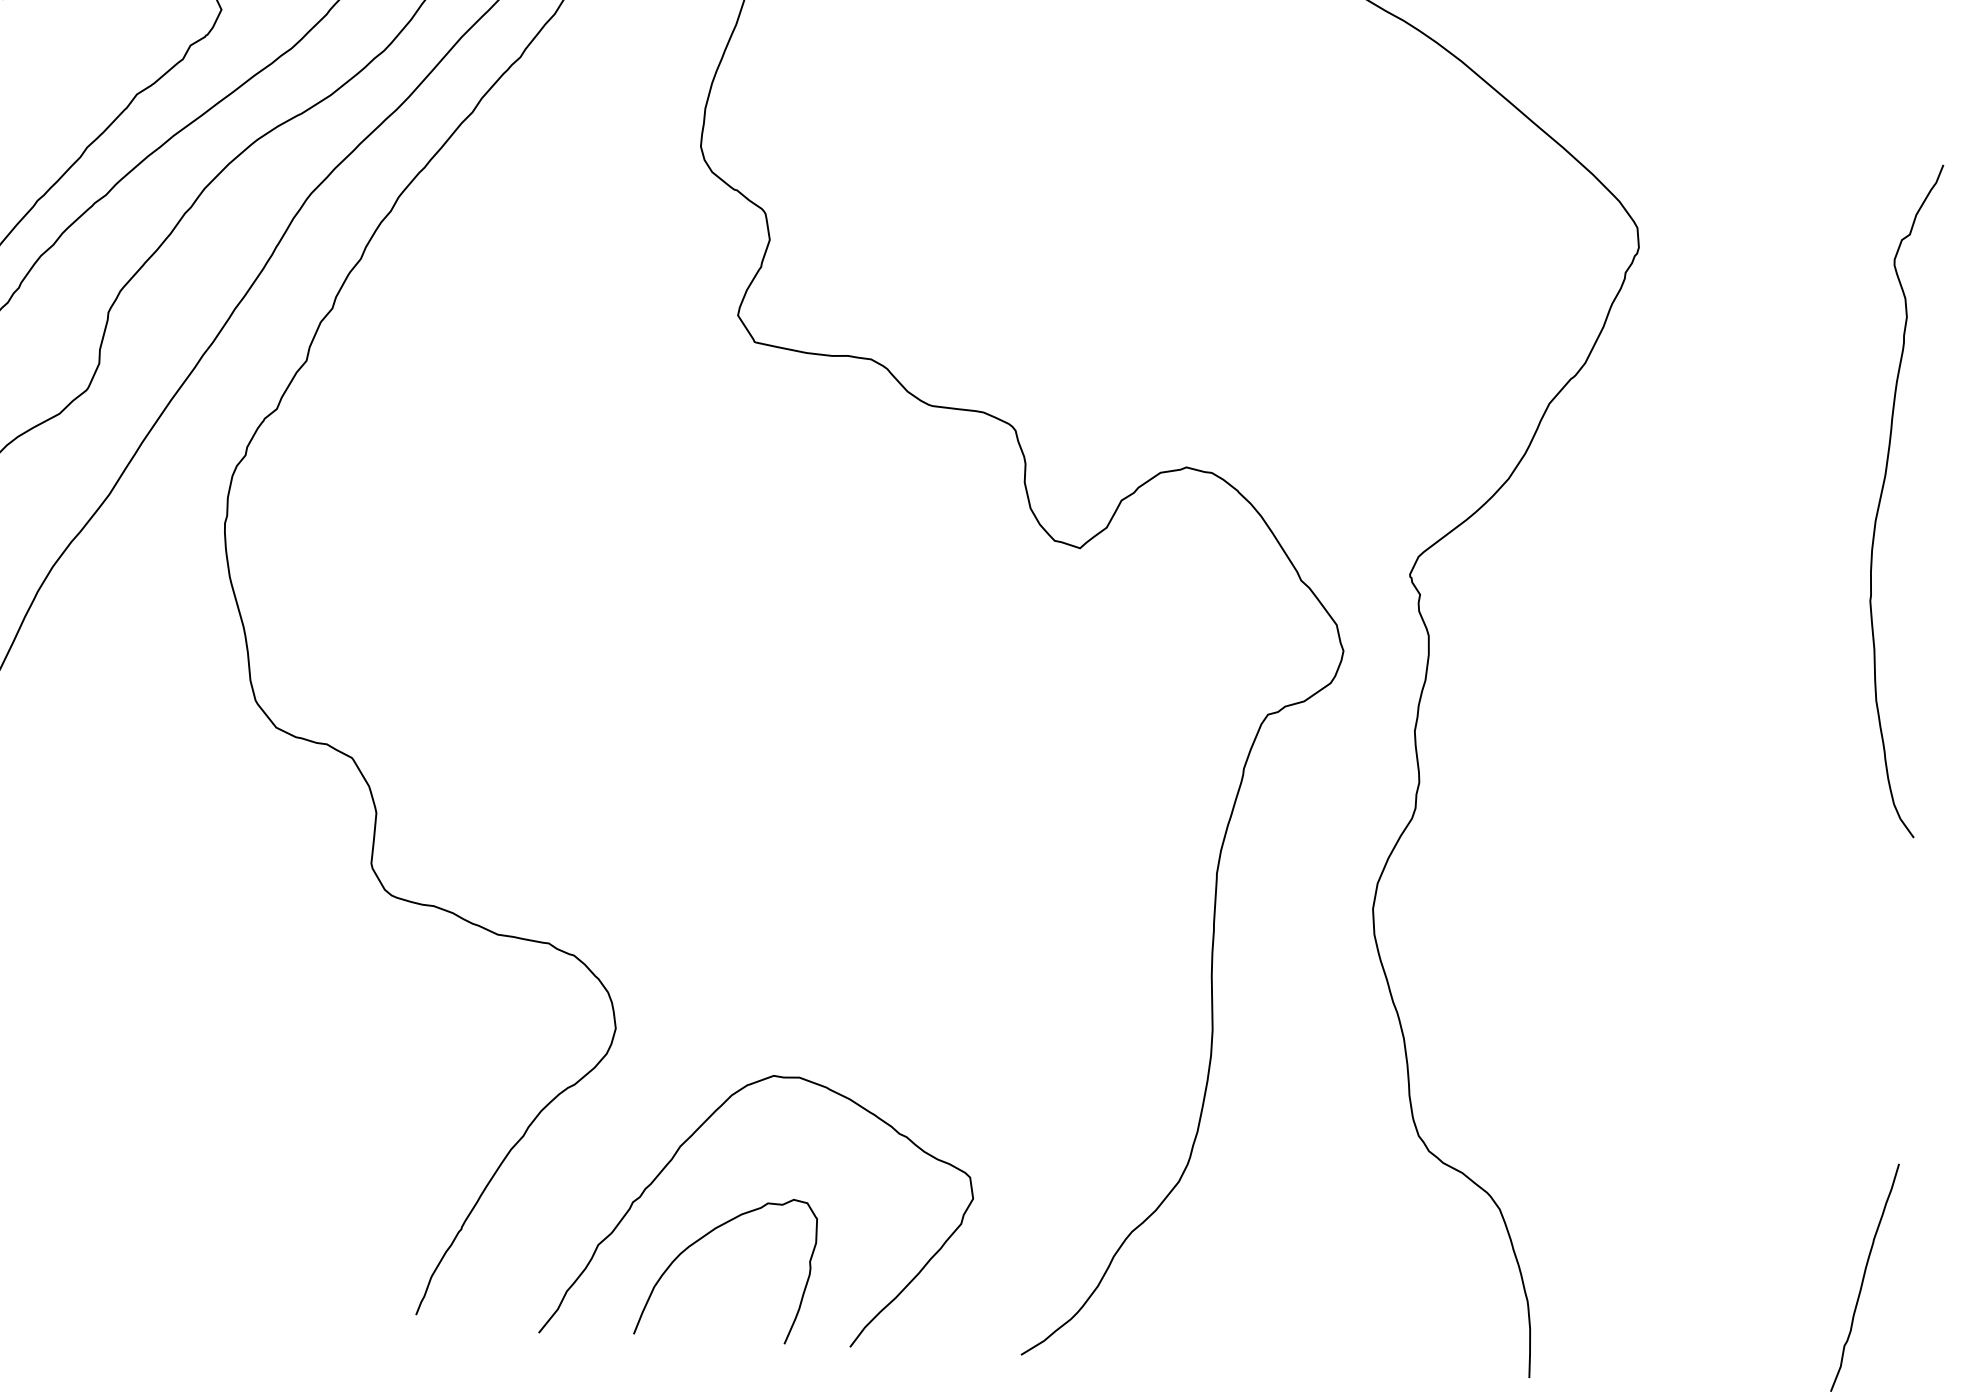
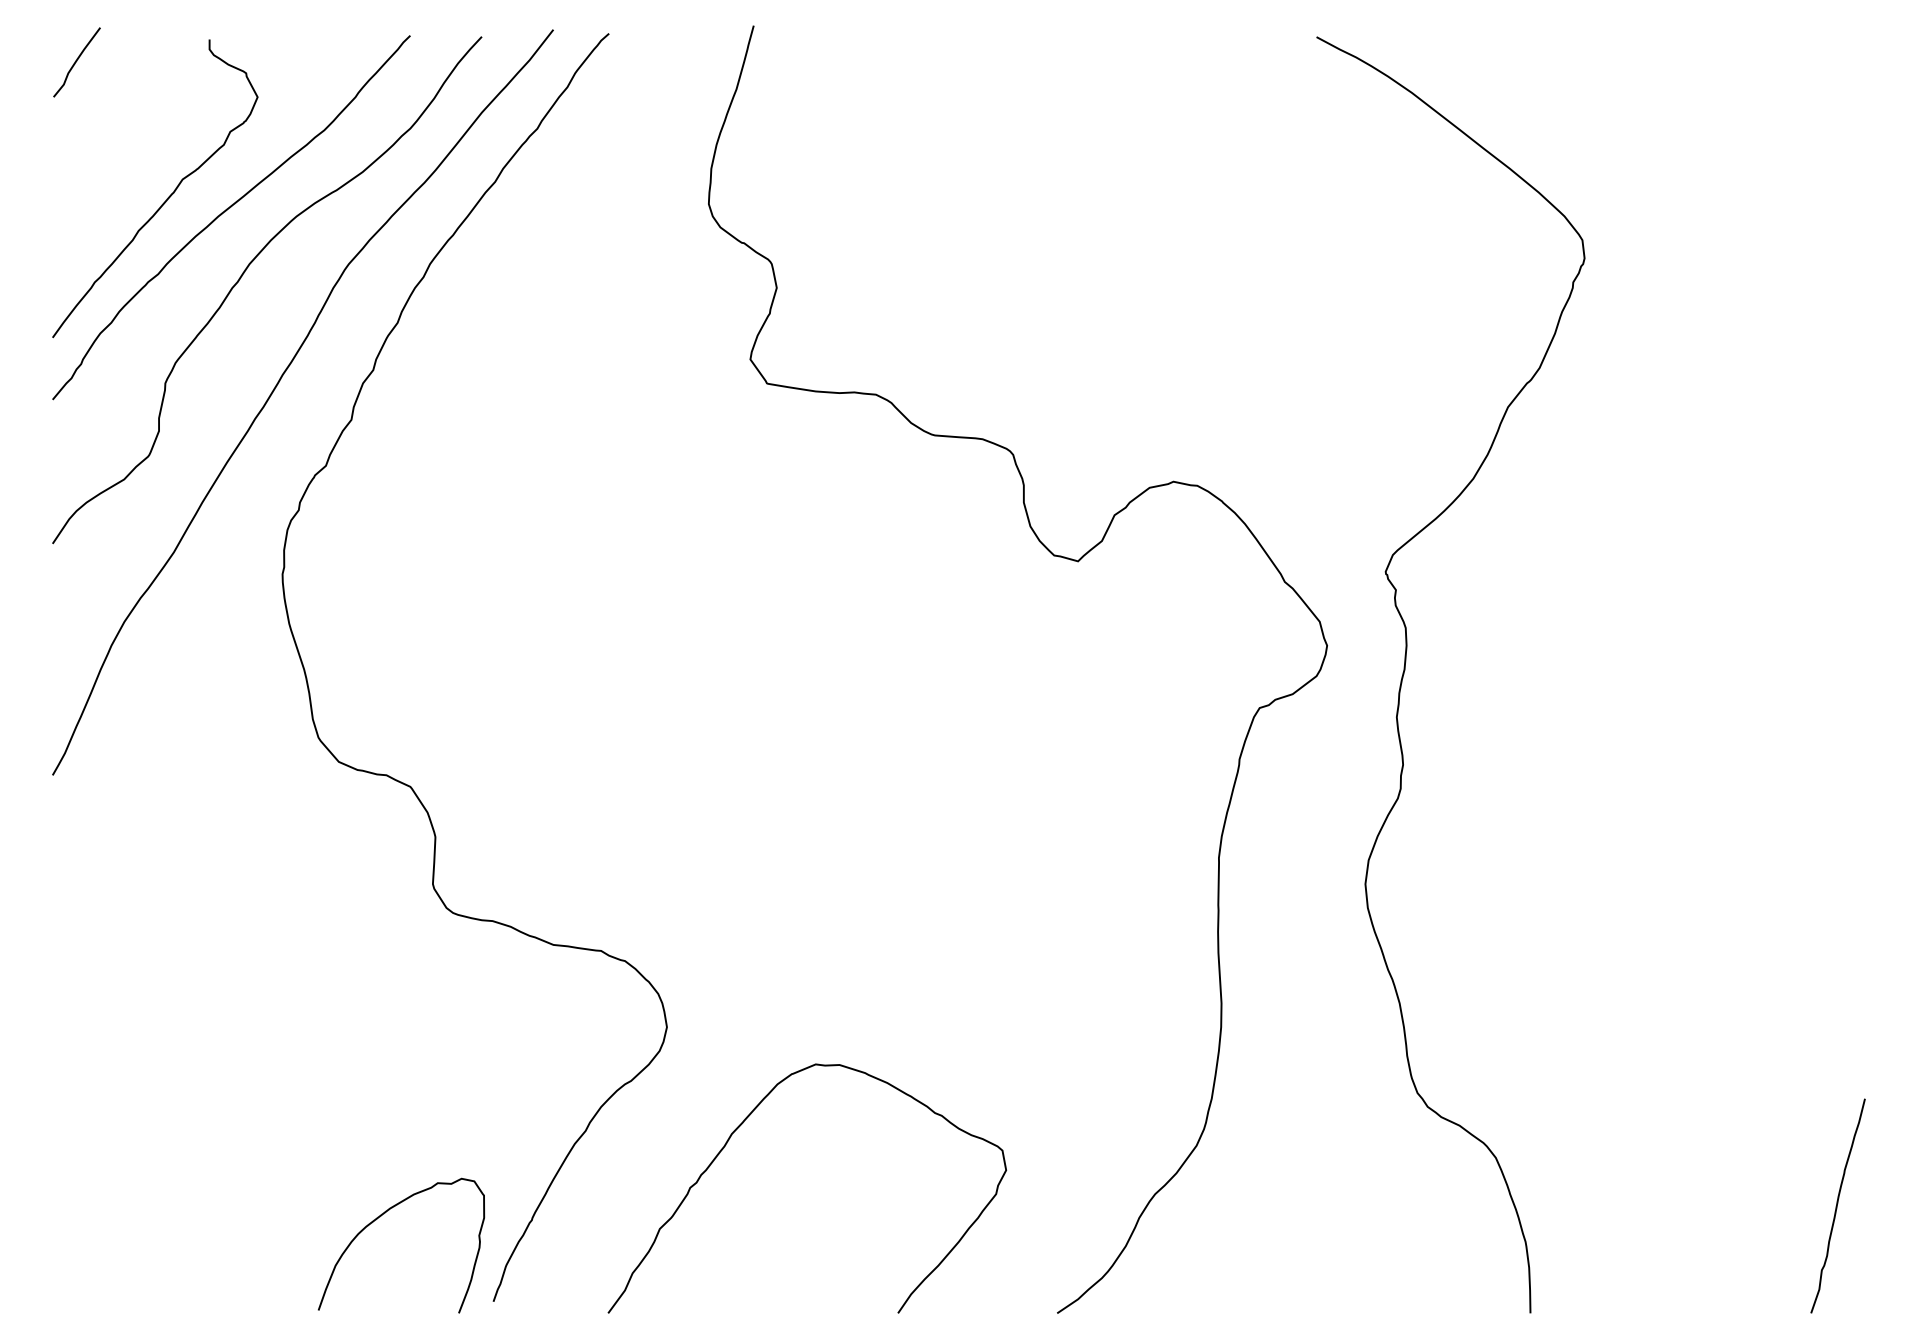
curve: (1882, 494) -> (1821, 477), removed
curve: (704, 1237) -> (380, 1217), moved

